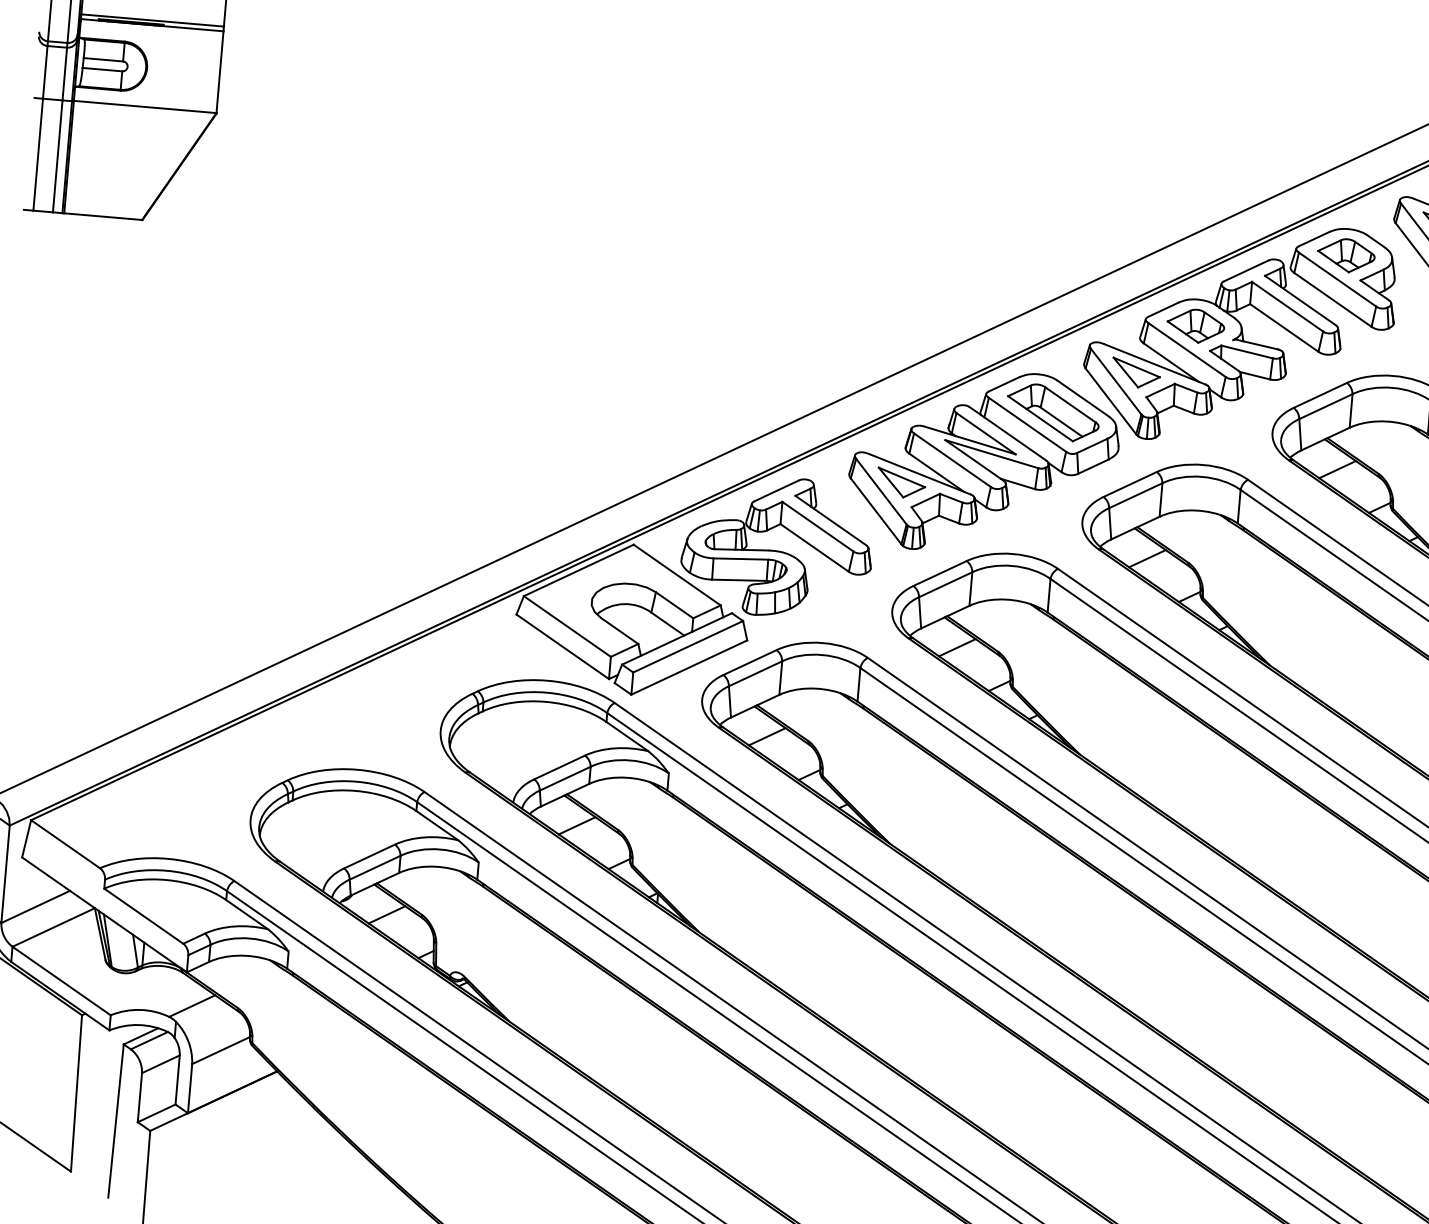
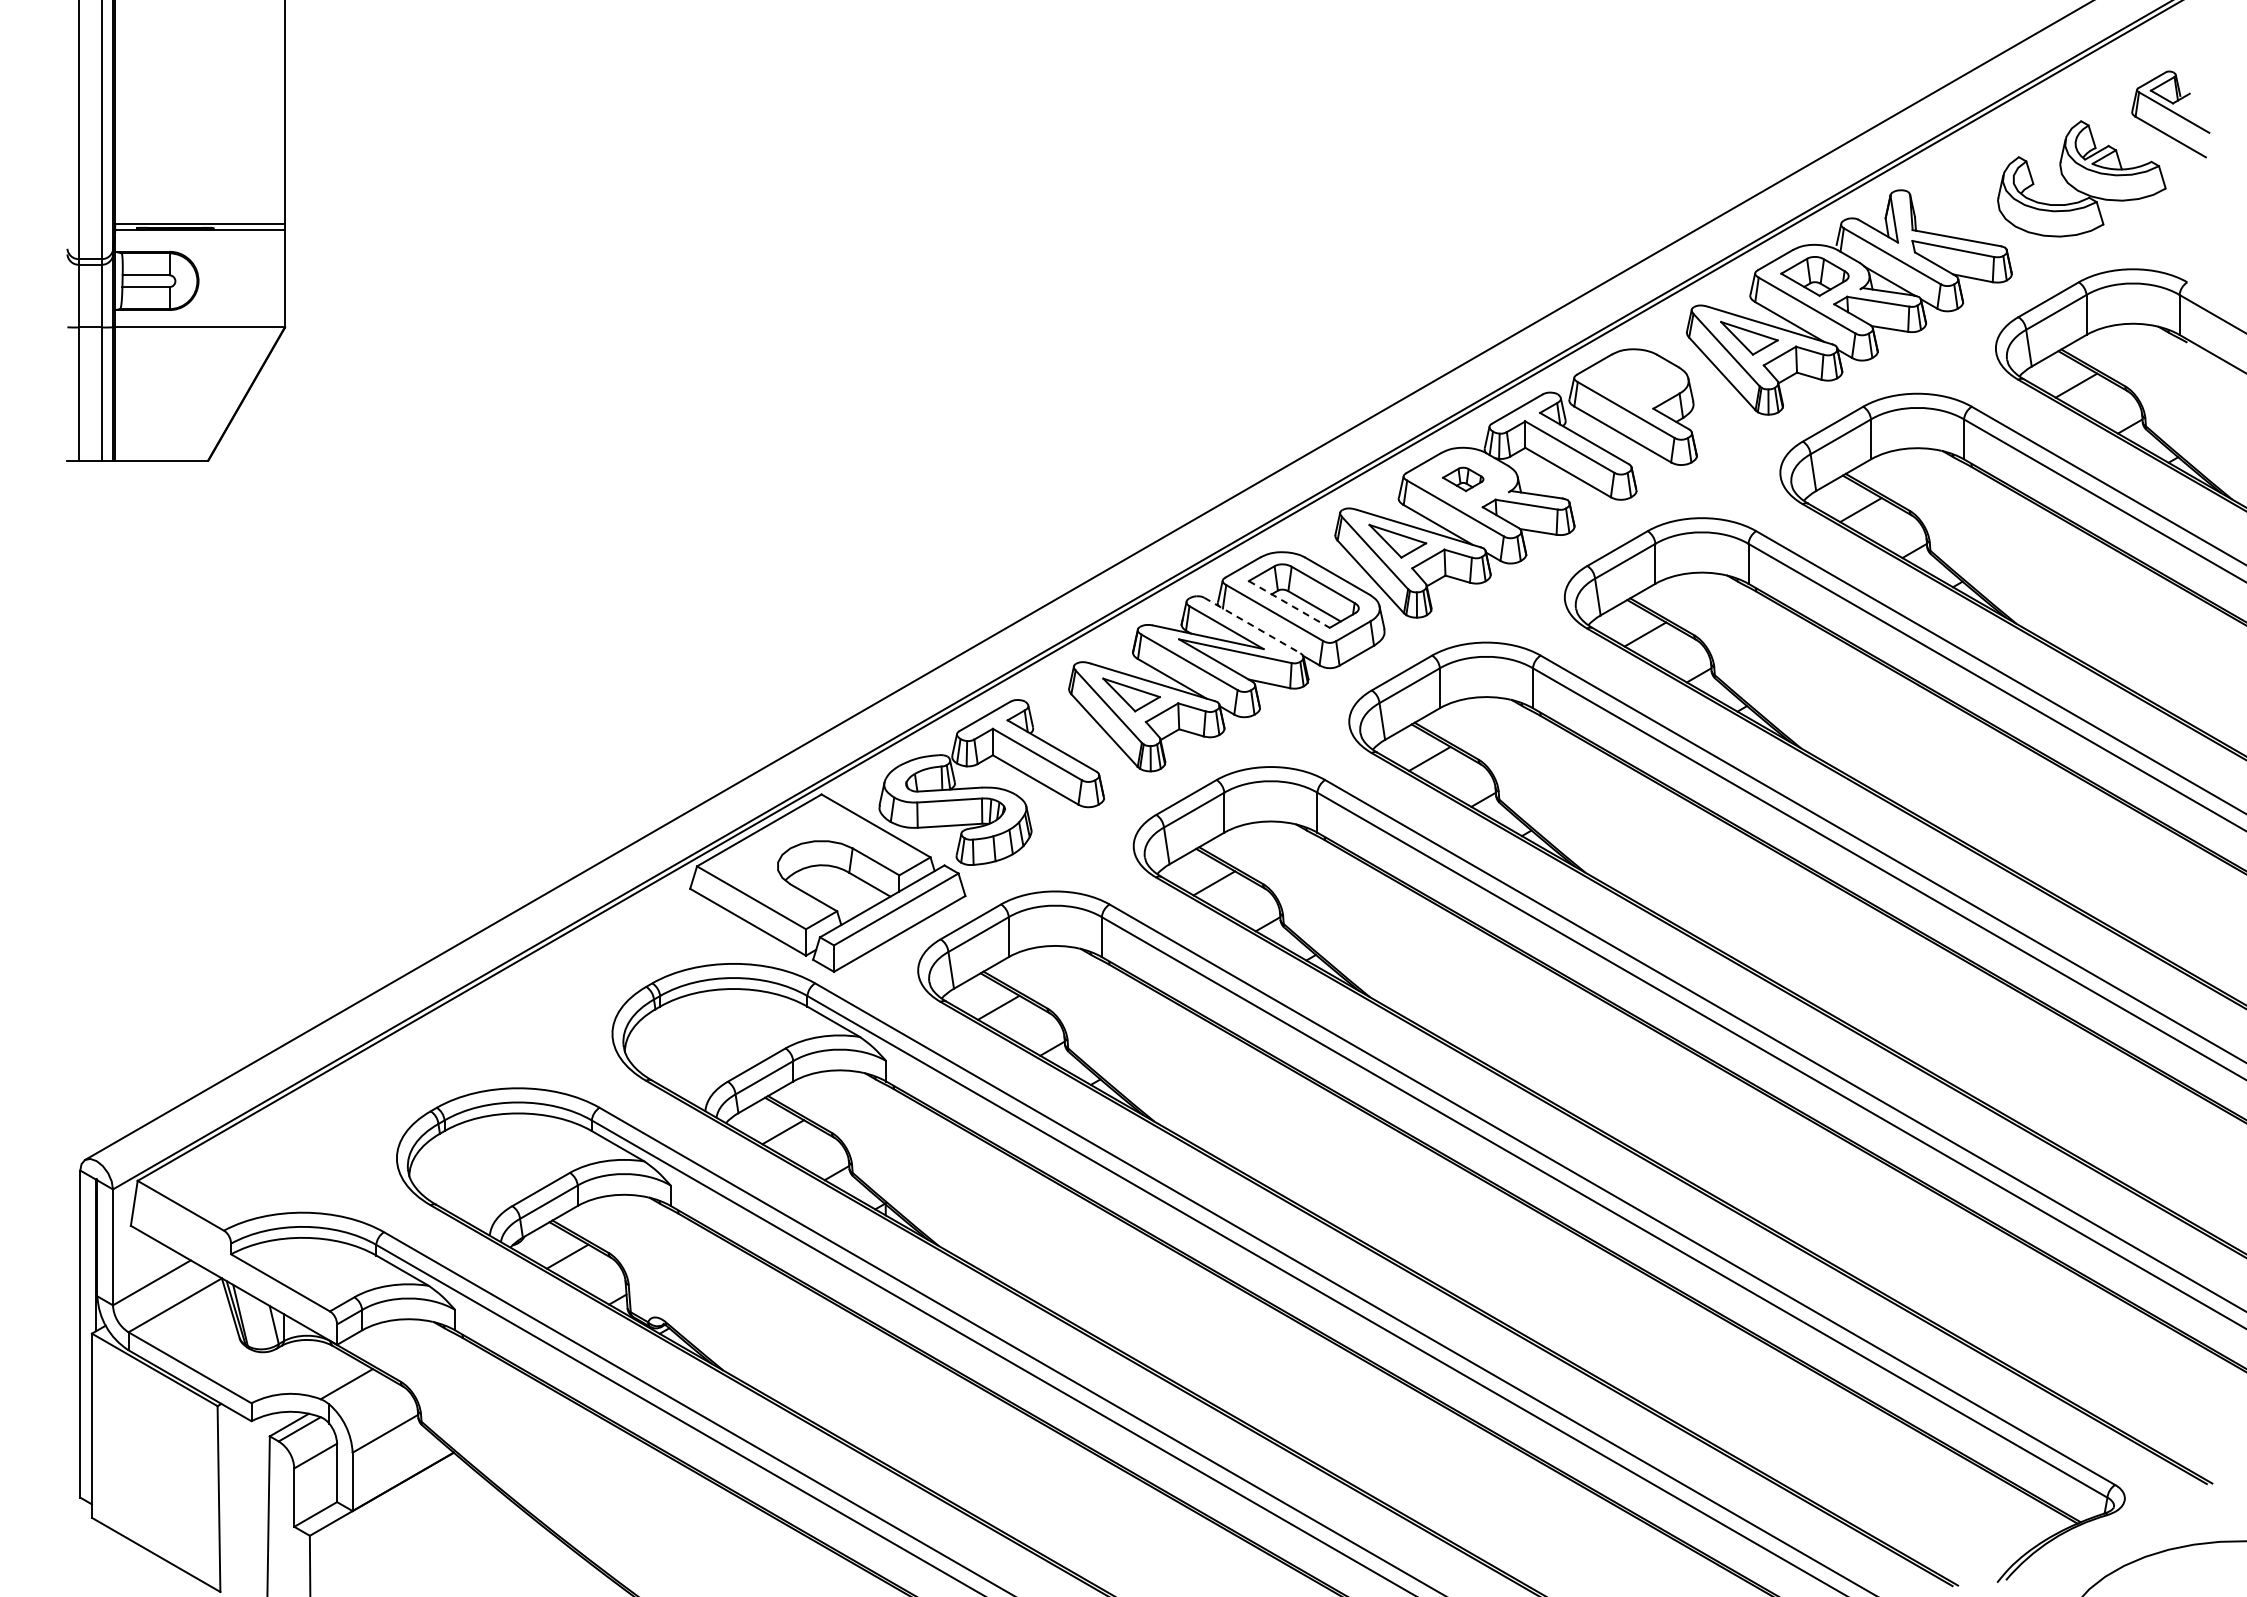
part: (1345, 255) -> (1633, 380), removed
part: (1195, 326) -> (1462, 479), size x0.6
line: (1040, 418) -> (1289, 604), solid -> dashed
line: (1008, 433) -> (1252, 625), solid -> dashed

